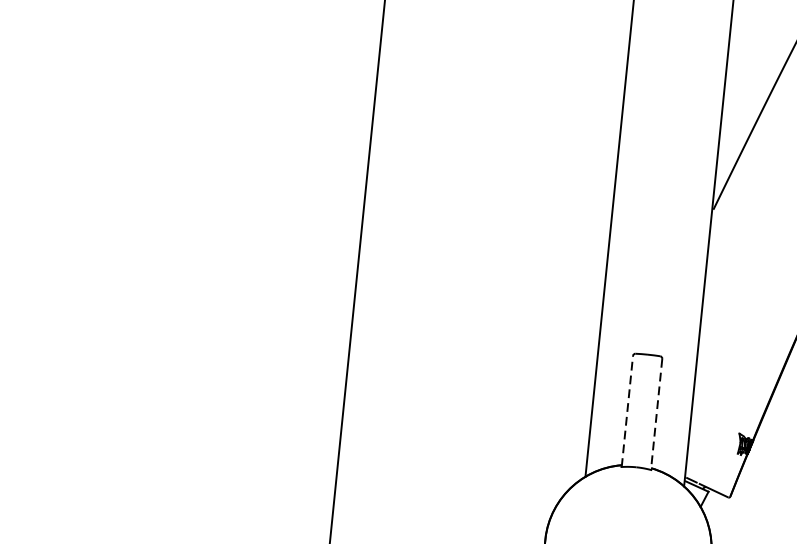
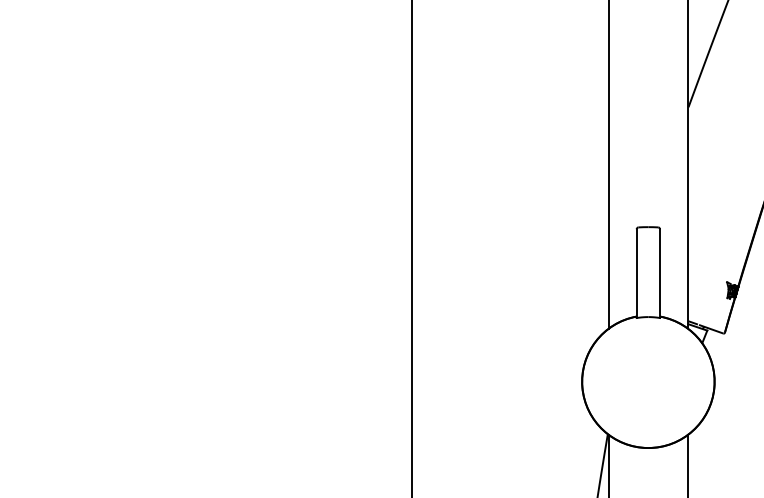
line: (627, 411) -> (636, 273), dashed -> solid
line: (657, 415) -> (660, 274), dashed -> solid

